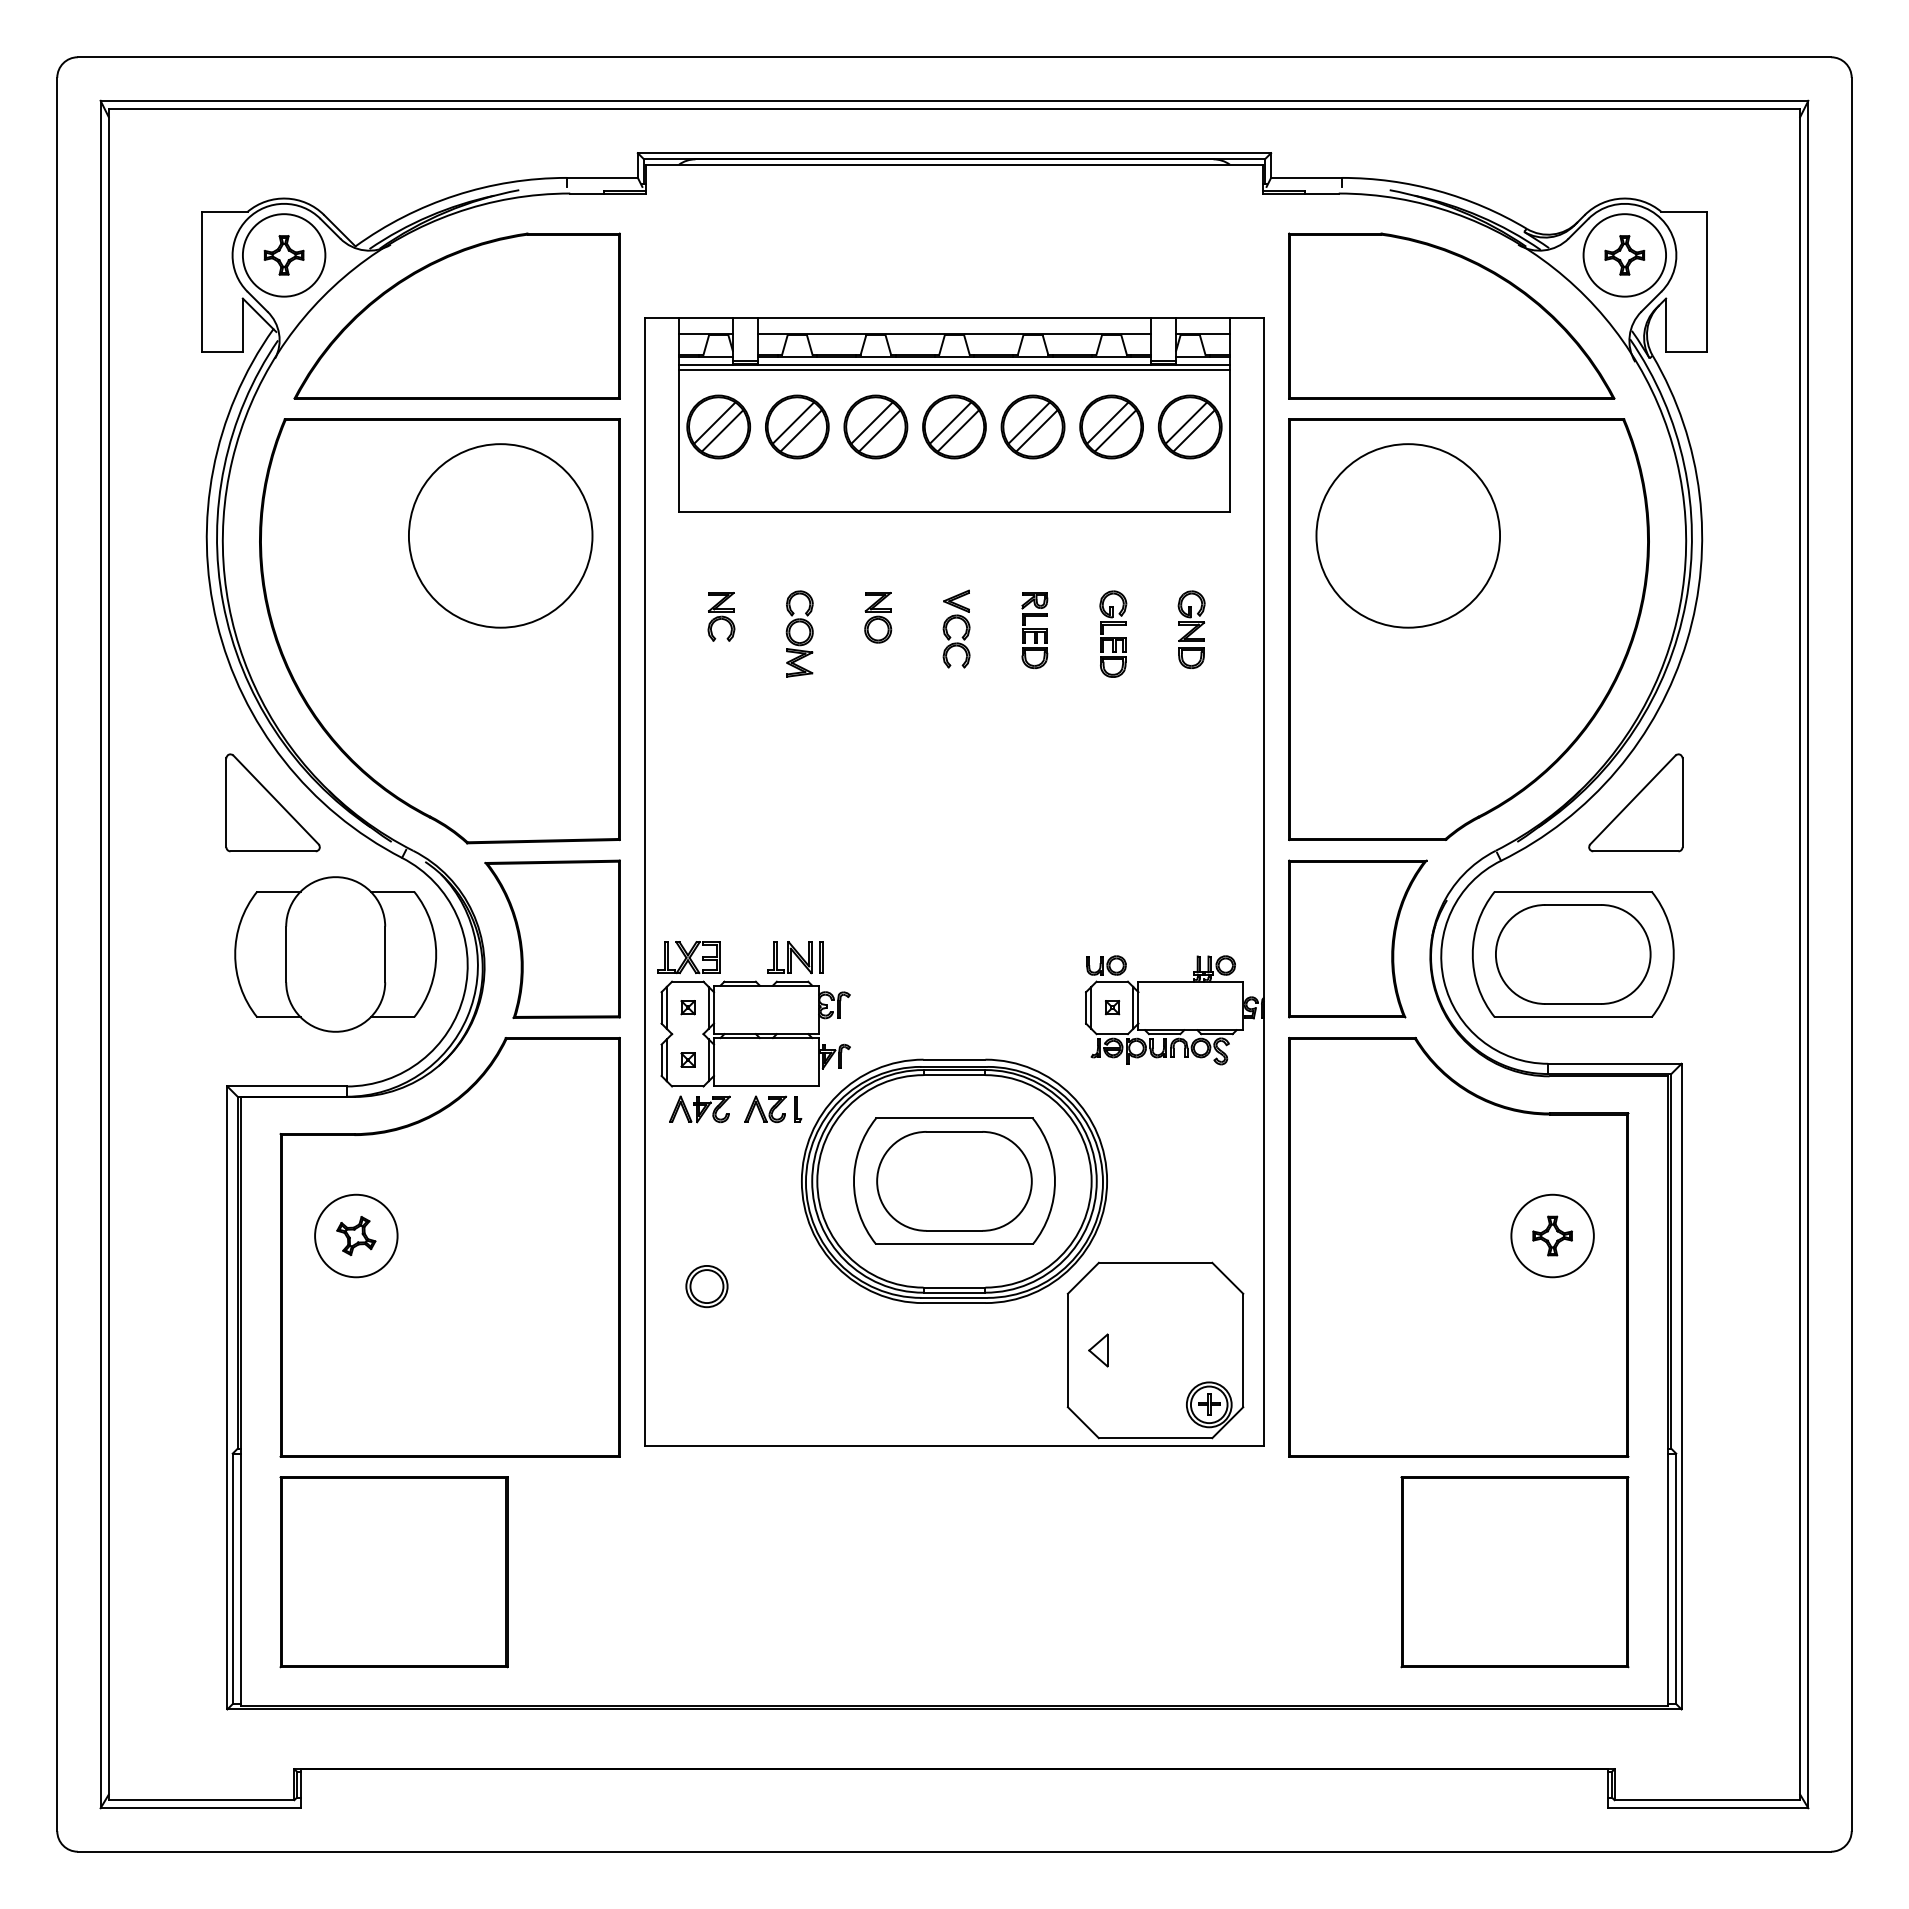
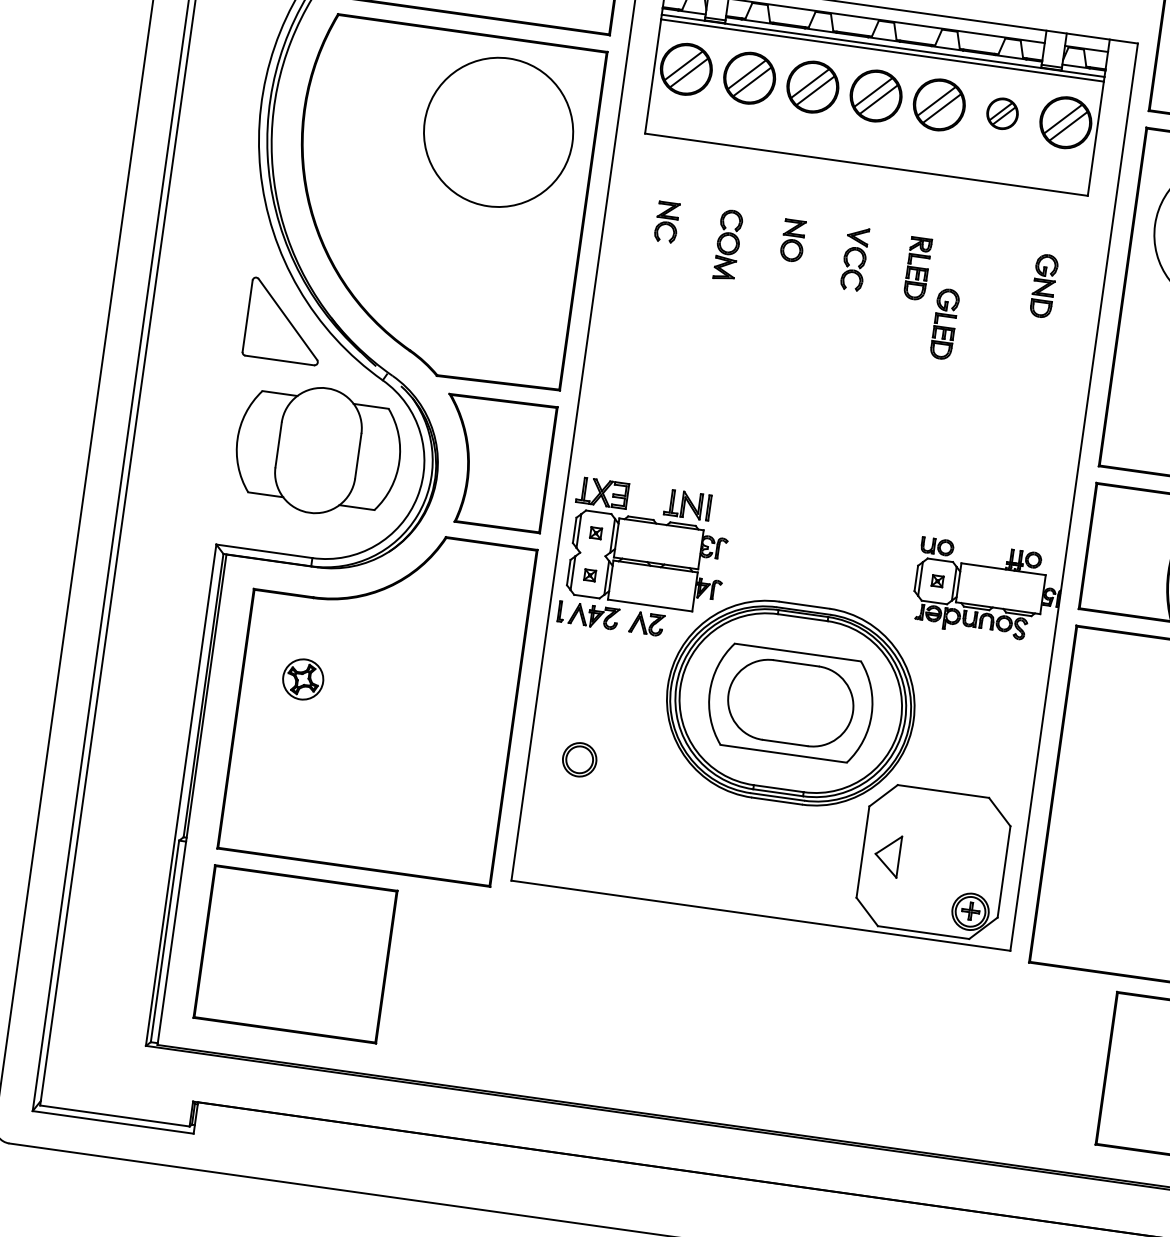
part: (1111, 426) -> (1002, 113), size x0.6
part: (1113, 633) -> (945, 323), moved
part: (798, 1109) -> (561, 611), moved
circle: (356, 1235) -> (303, 679), size x0.6
part: (1098, 1350) -> (887, 855), size x1.6

